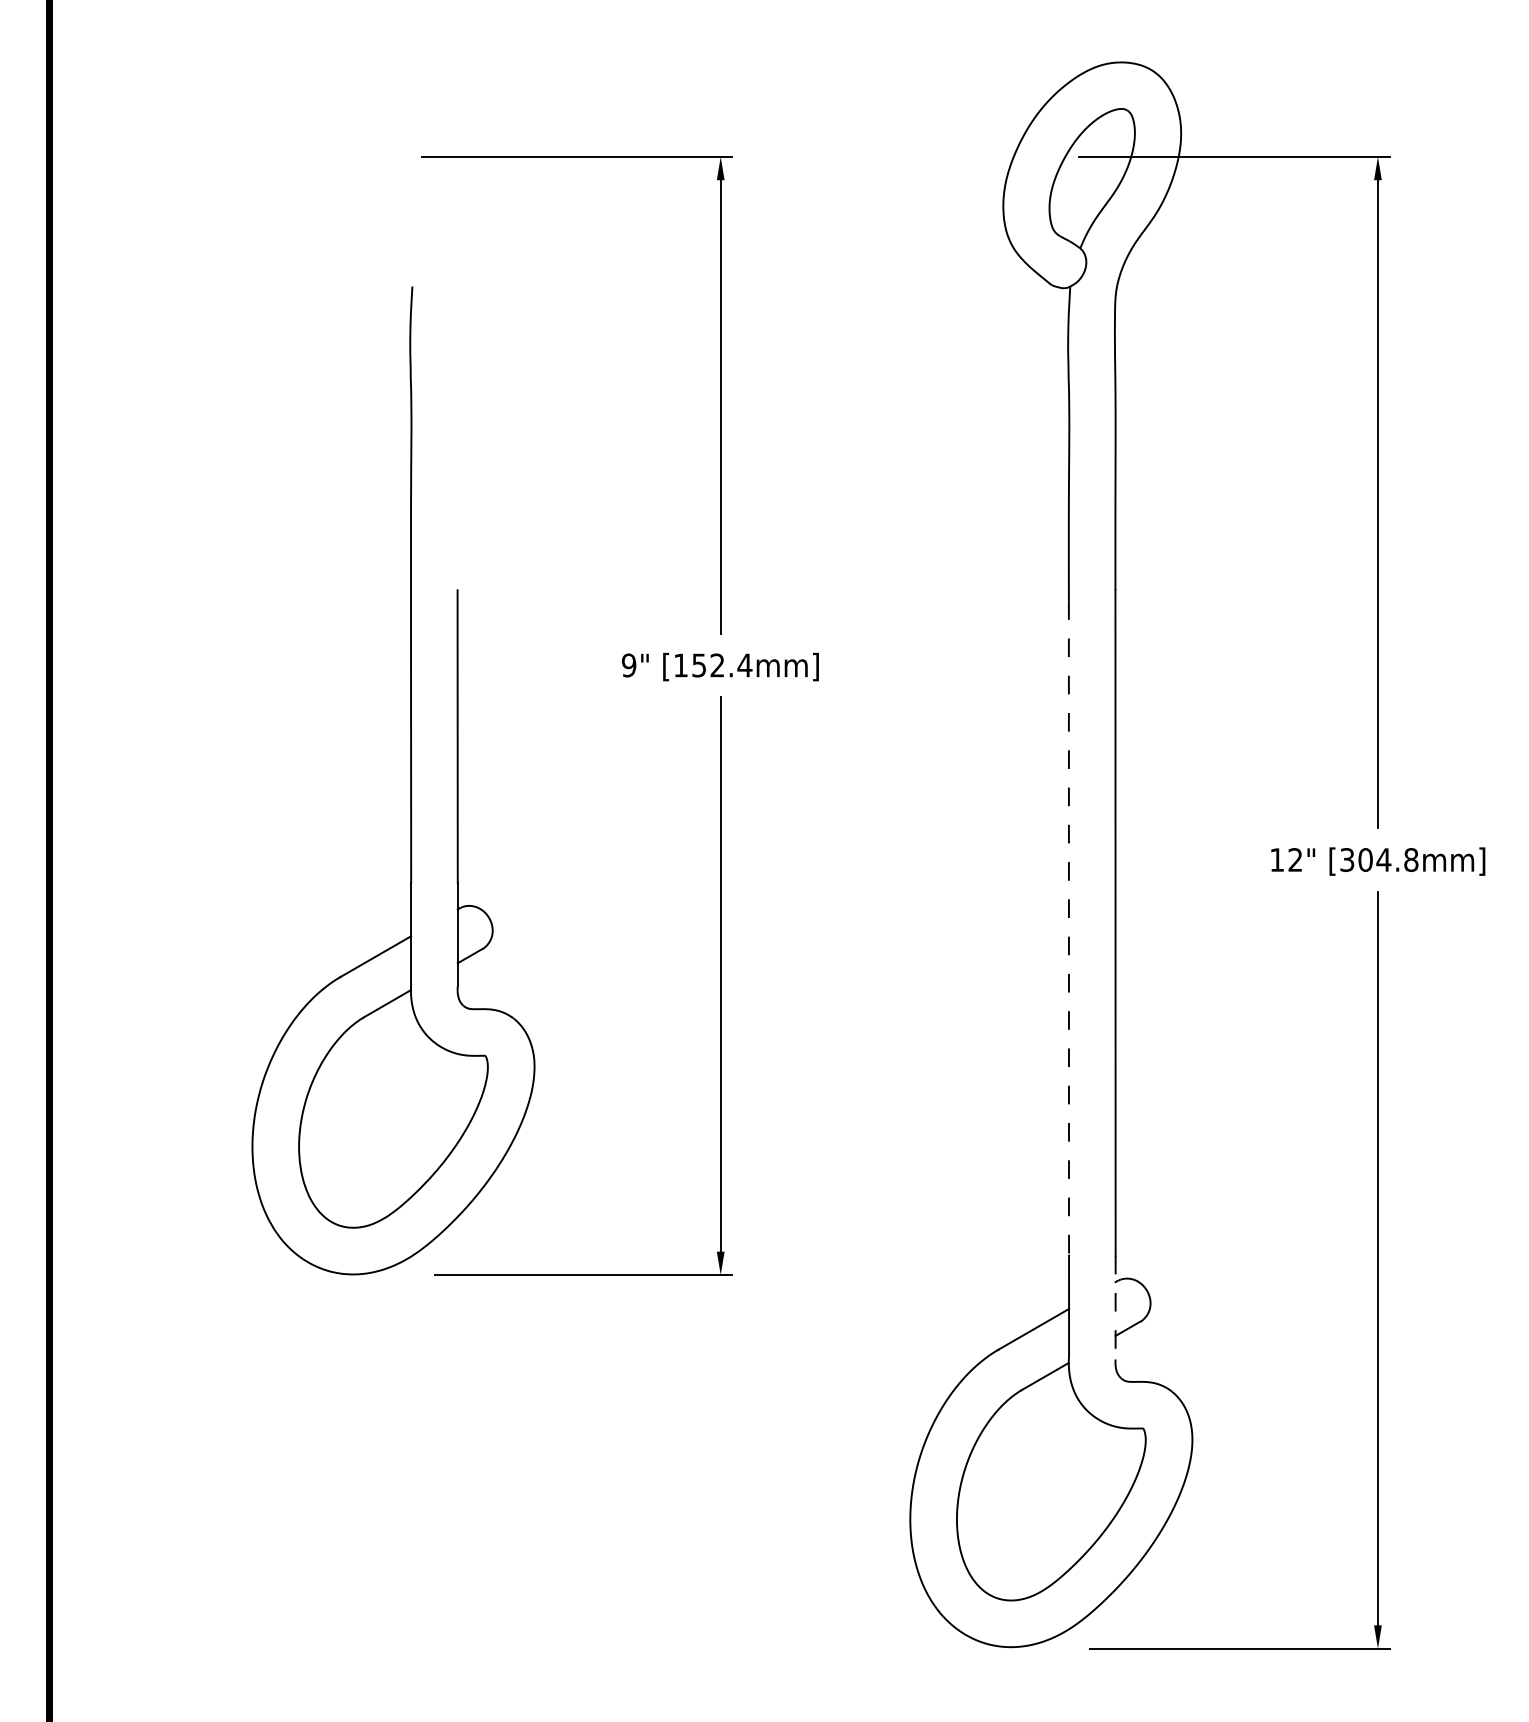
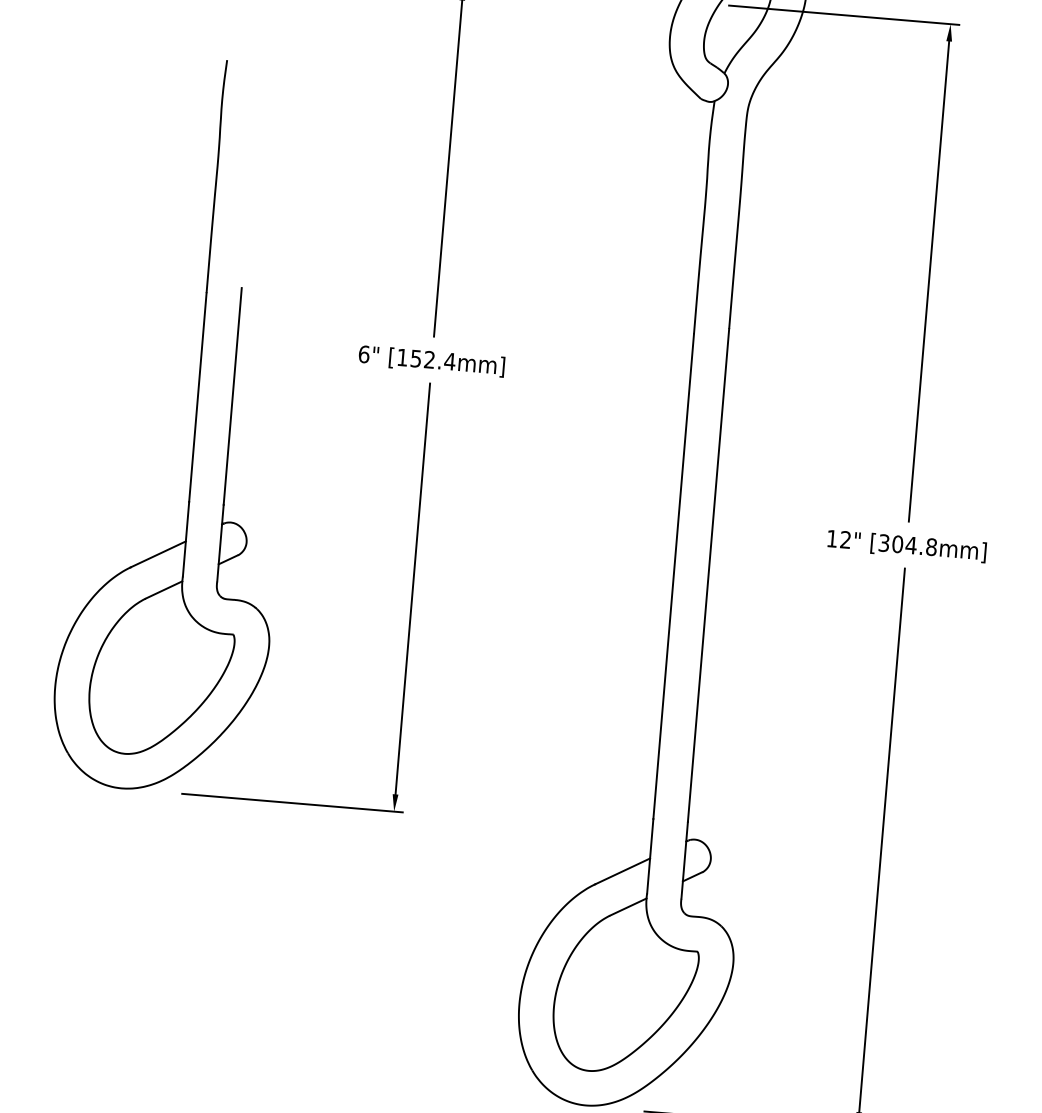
text: (628, 665) -> (363, 354), 9" -> 6"
line: (1068, 928) -> (673, 576), dashed -> solid
line: (1115, 1307) -> (684, 860), dashed -> solid

